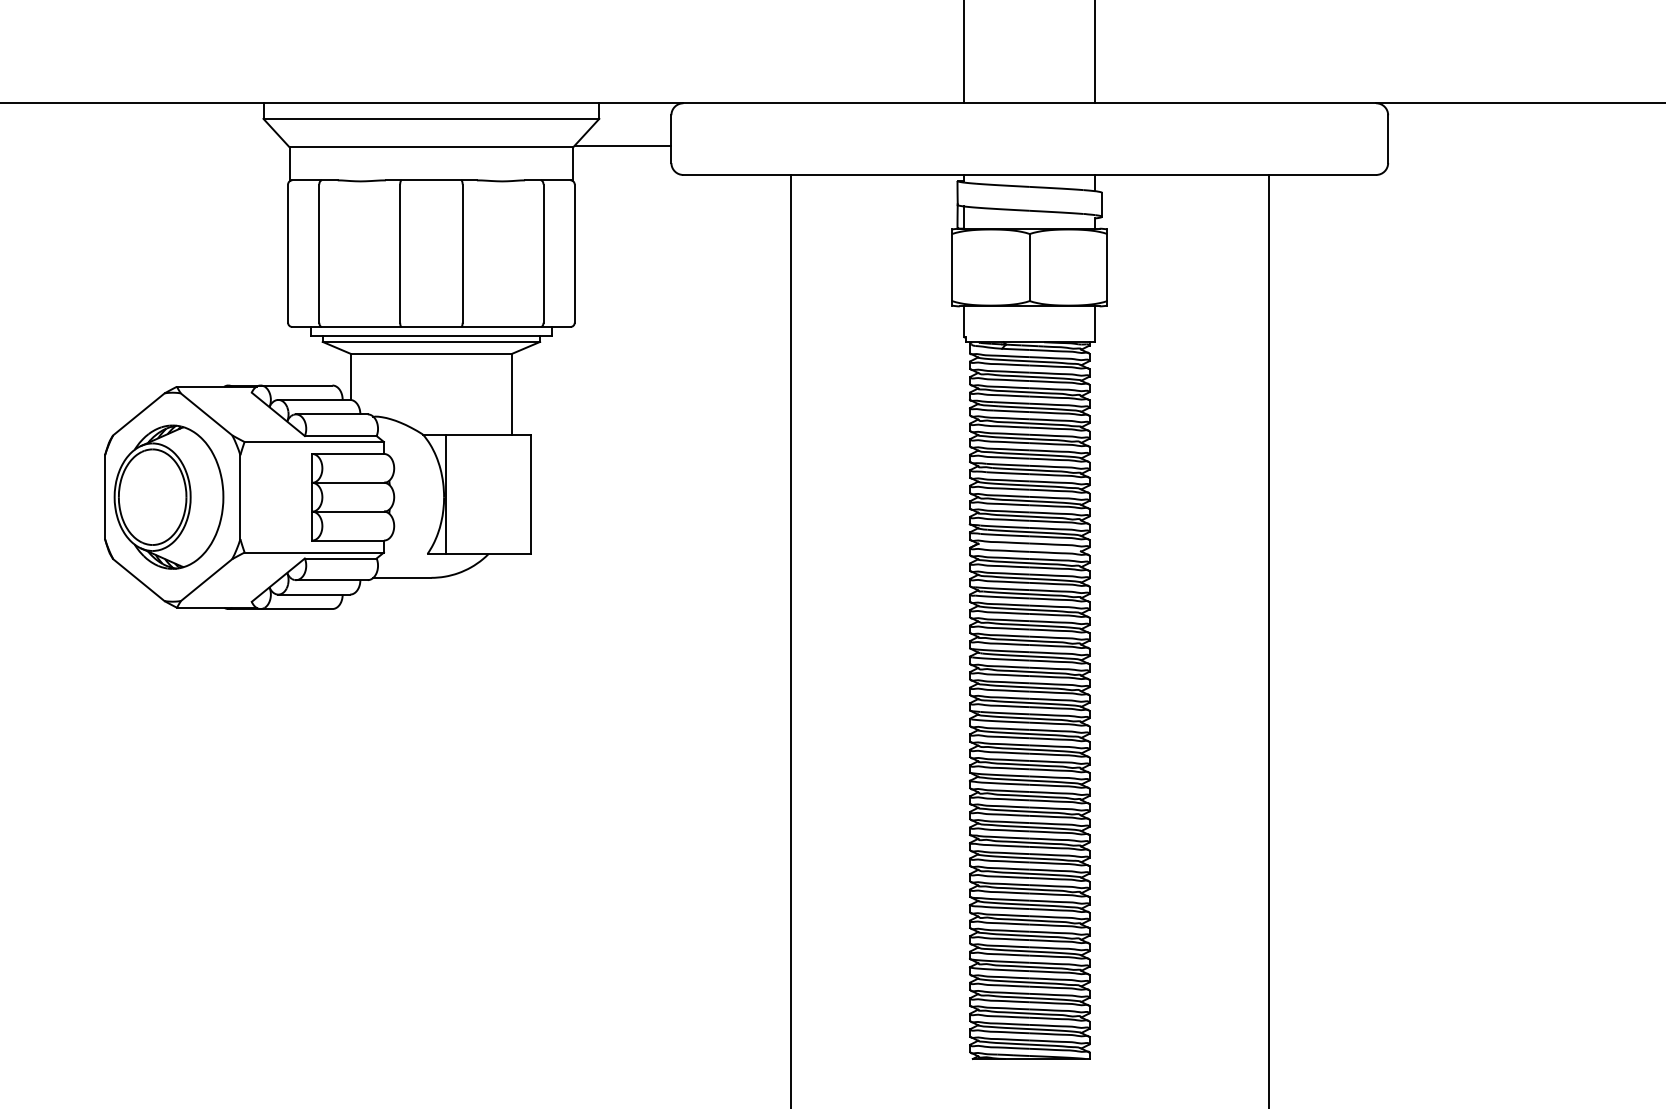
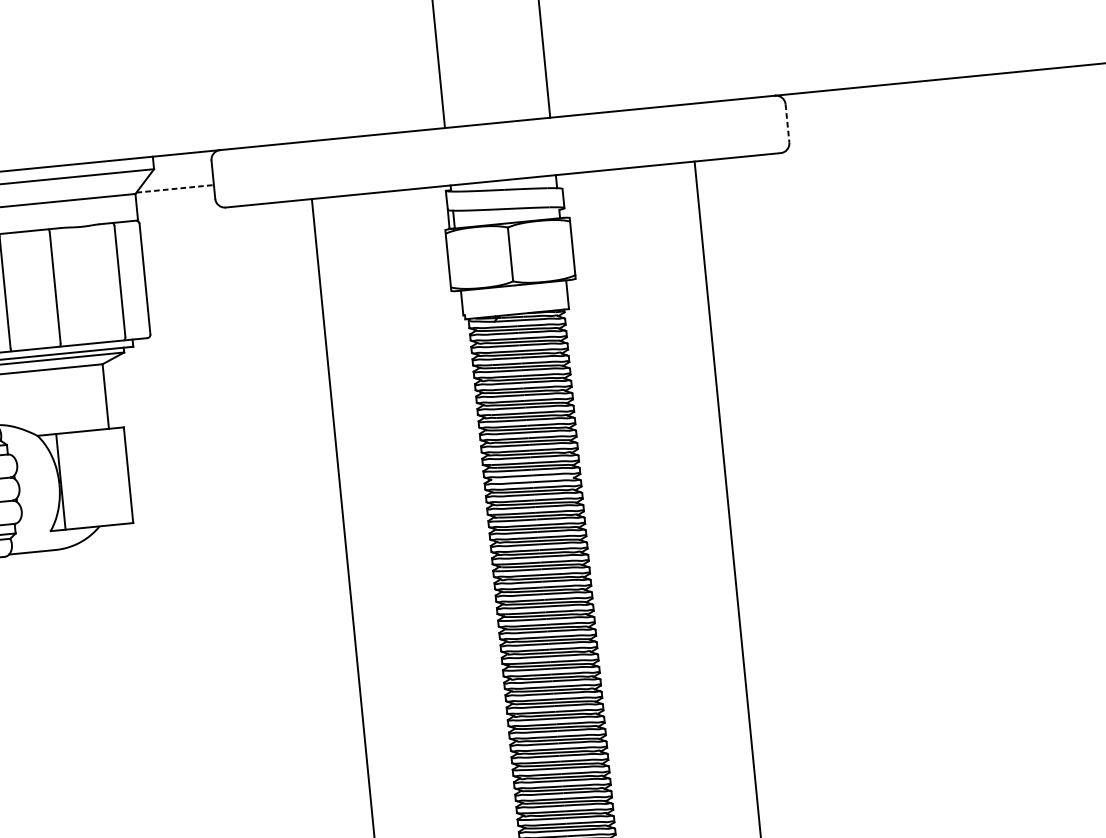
line: (1388, 139) -> (787, 123), solid -> dashed
line: (623, 145) -> (175, 188), solid -> dashed

